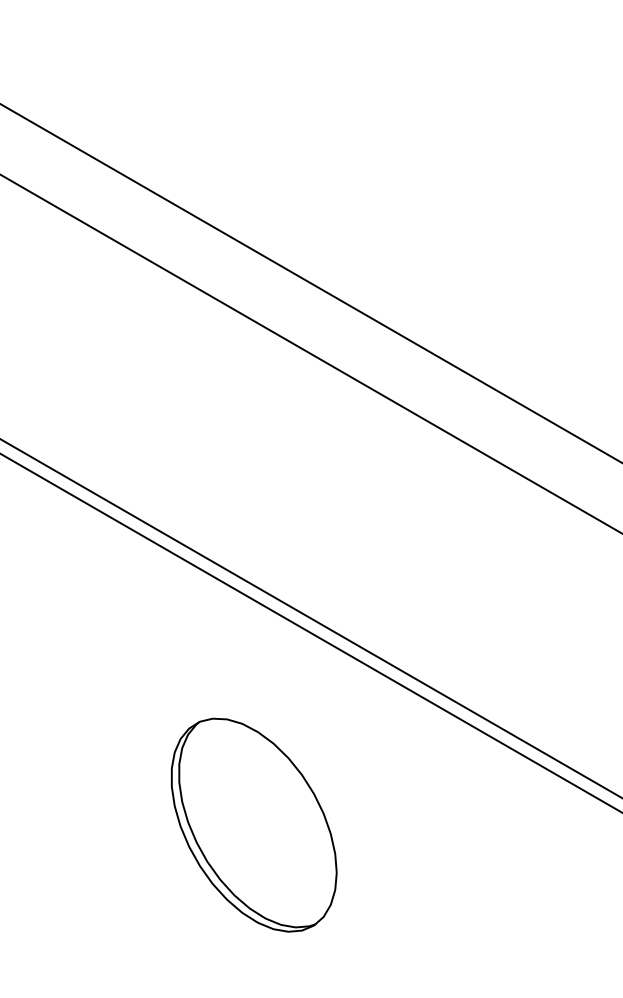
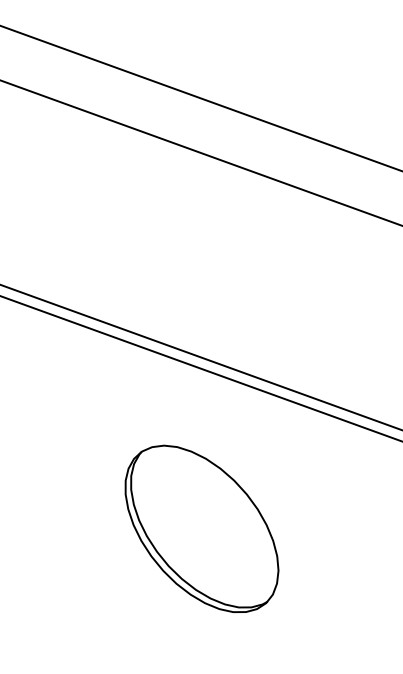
part: (253, 824) -> (201, 528), moved

